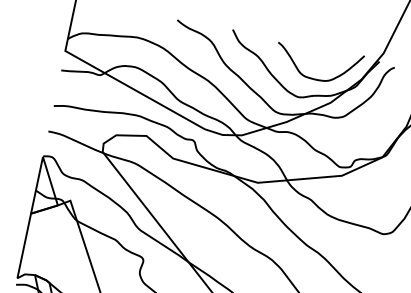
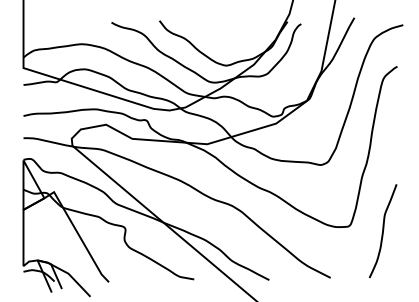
curve: (311, 76) -> (233, 46), removed

